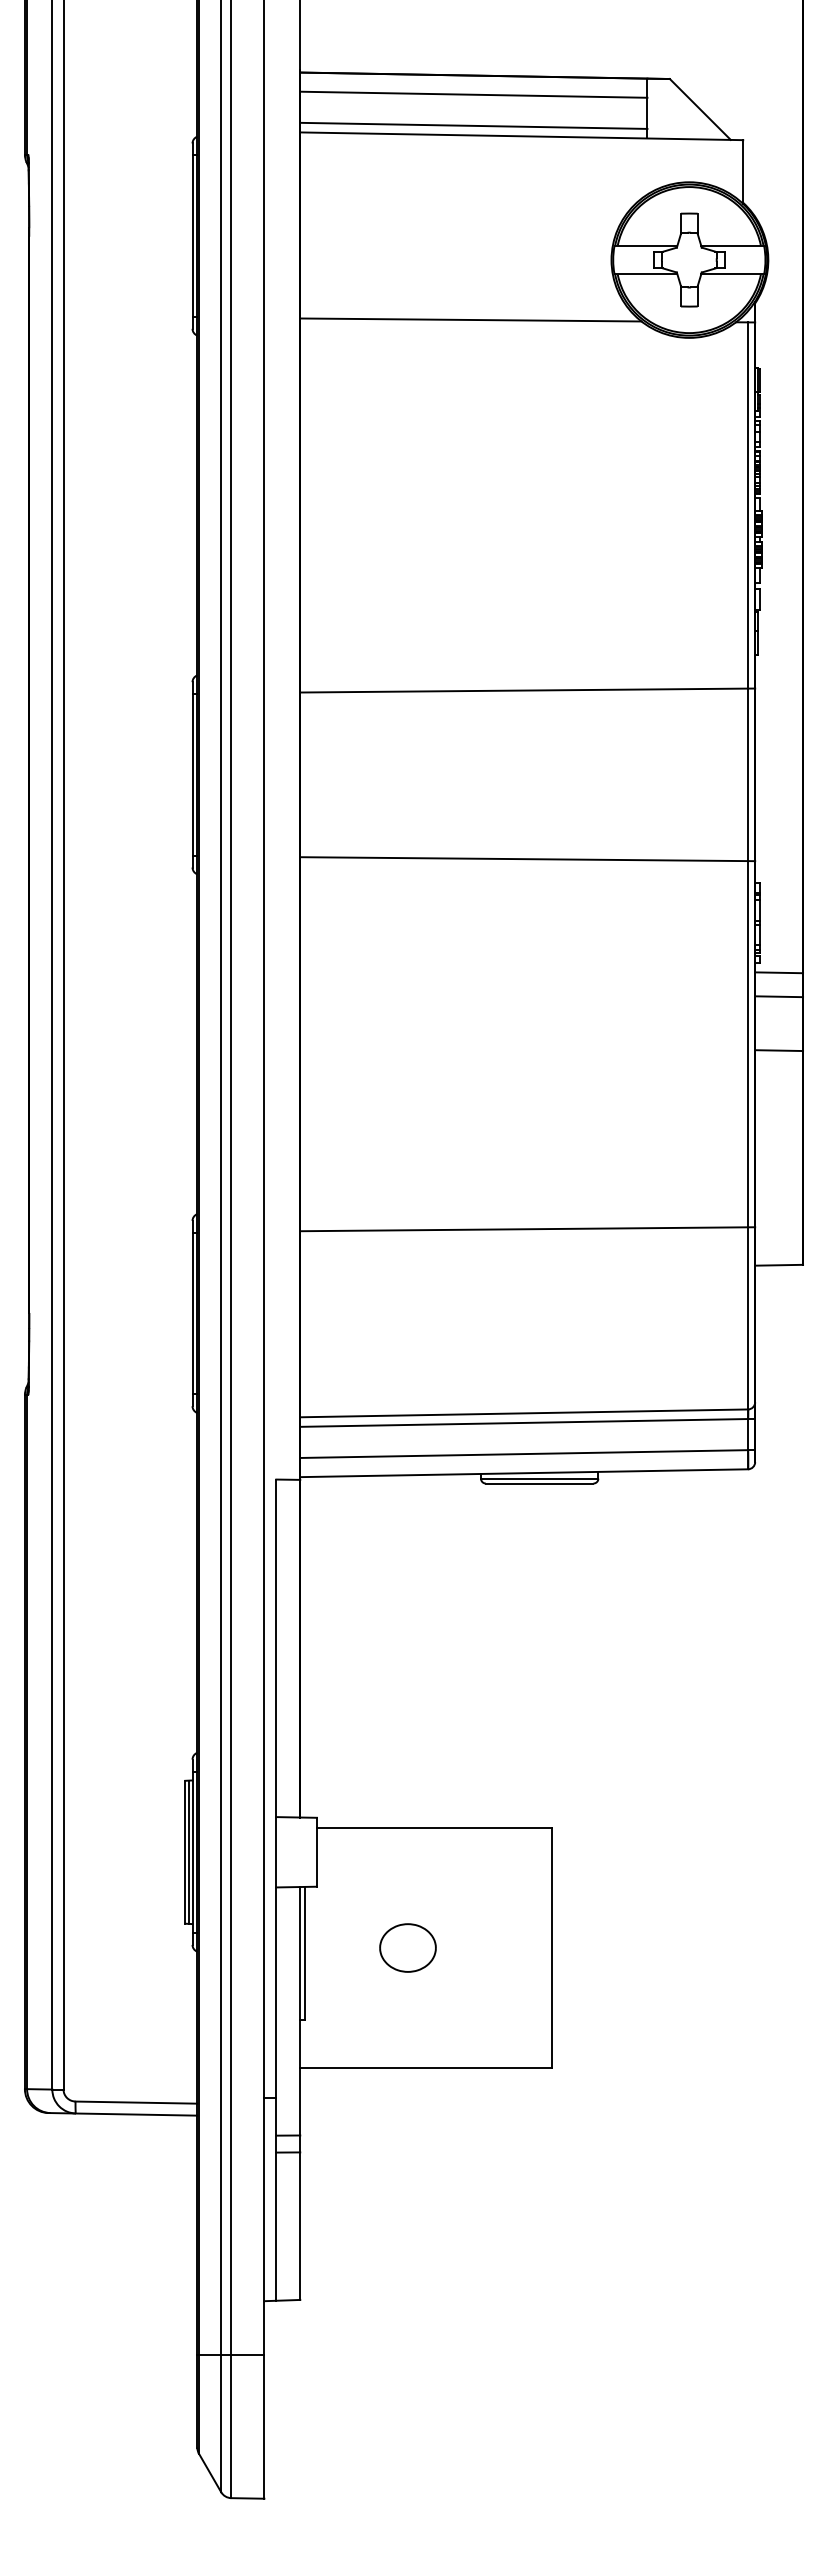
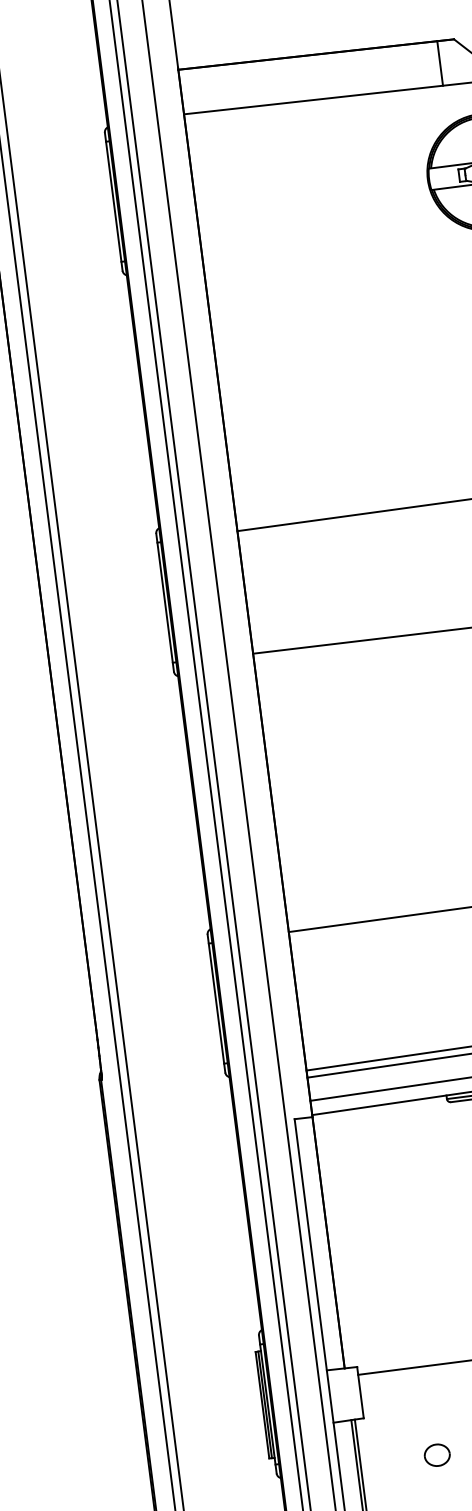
line: (473, 94) -> (309, 69), removed
line: (473, 125) -> (312, 92), removed
line: (470, 319) -> (328, 237), removed
part: (407, 1947) -> (436, 1454), size x0.6

